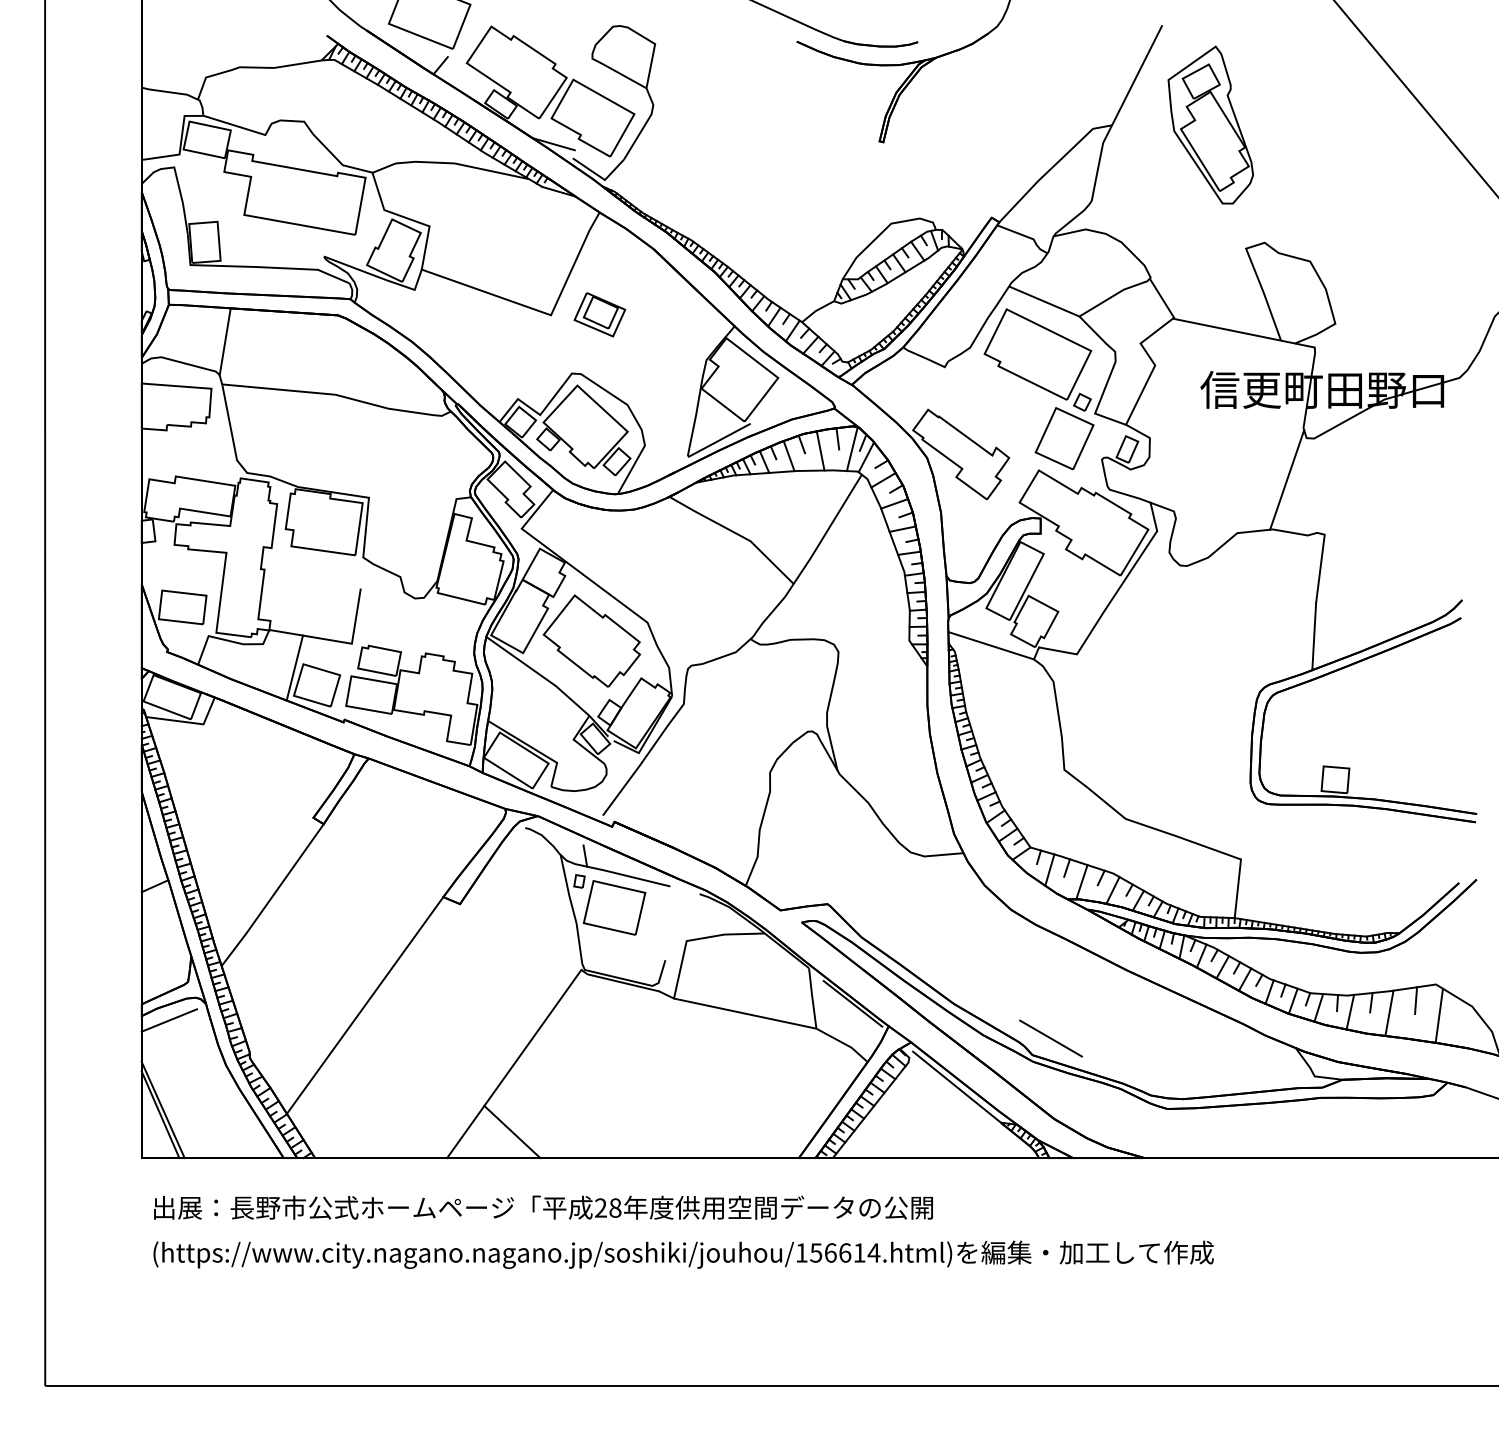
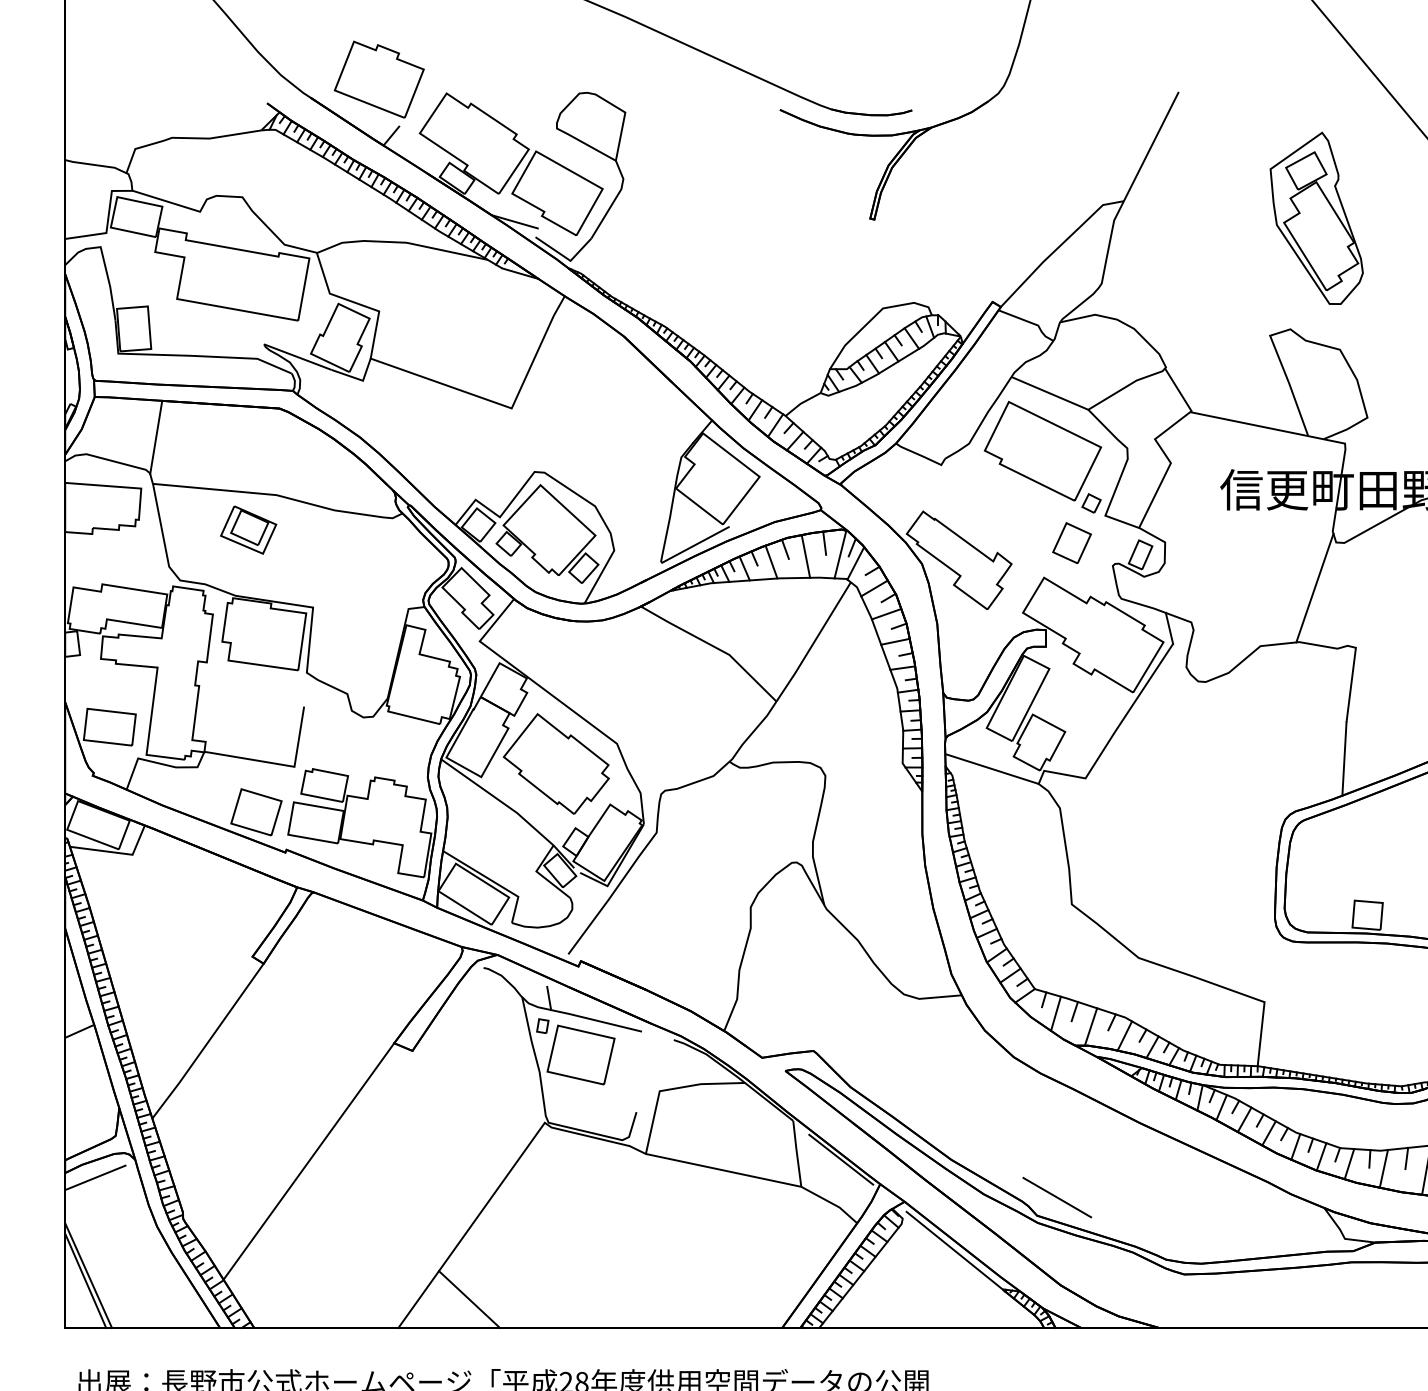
part: (1210, 124) -> (1316, 217), moved
part: (599, 314) -> (248, 529), moved
part: (1064, 438) -> (1071, 542), size x0.6
line: (294, 667) -> (231, 792), removed

